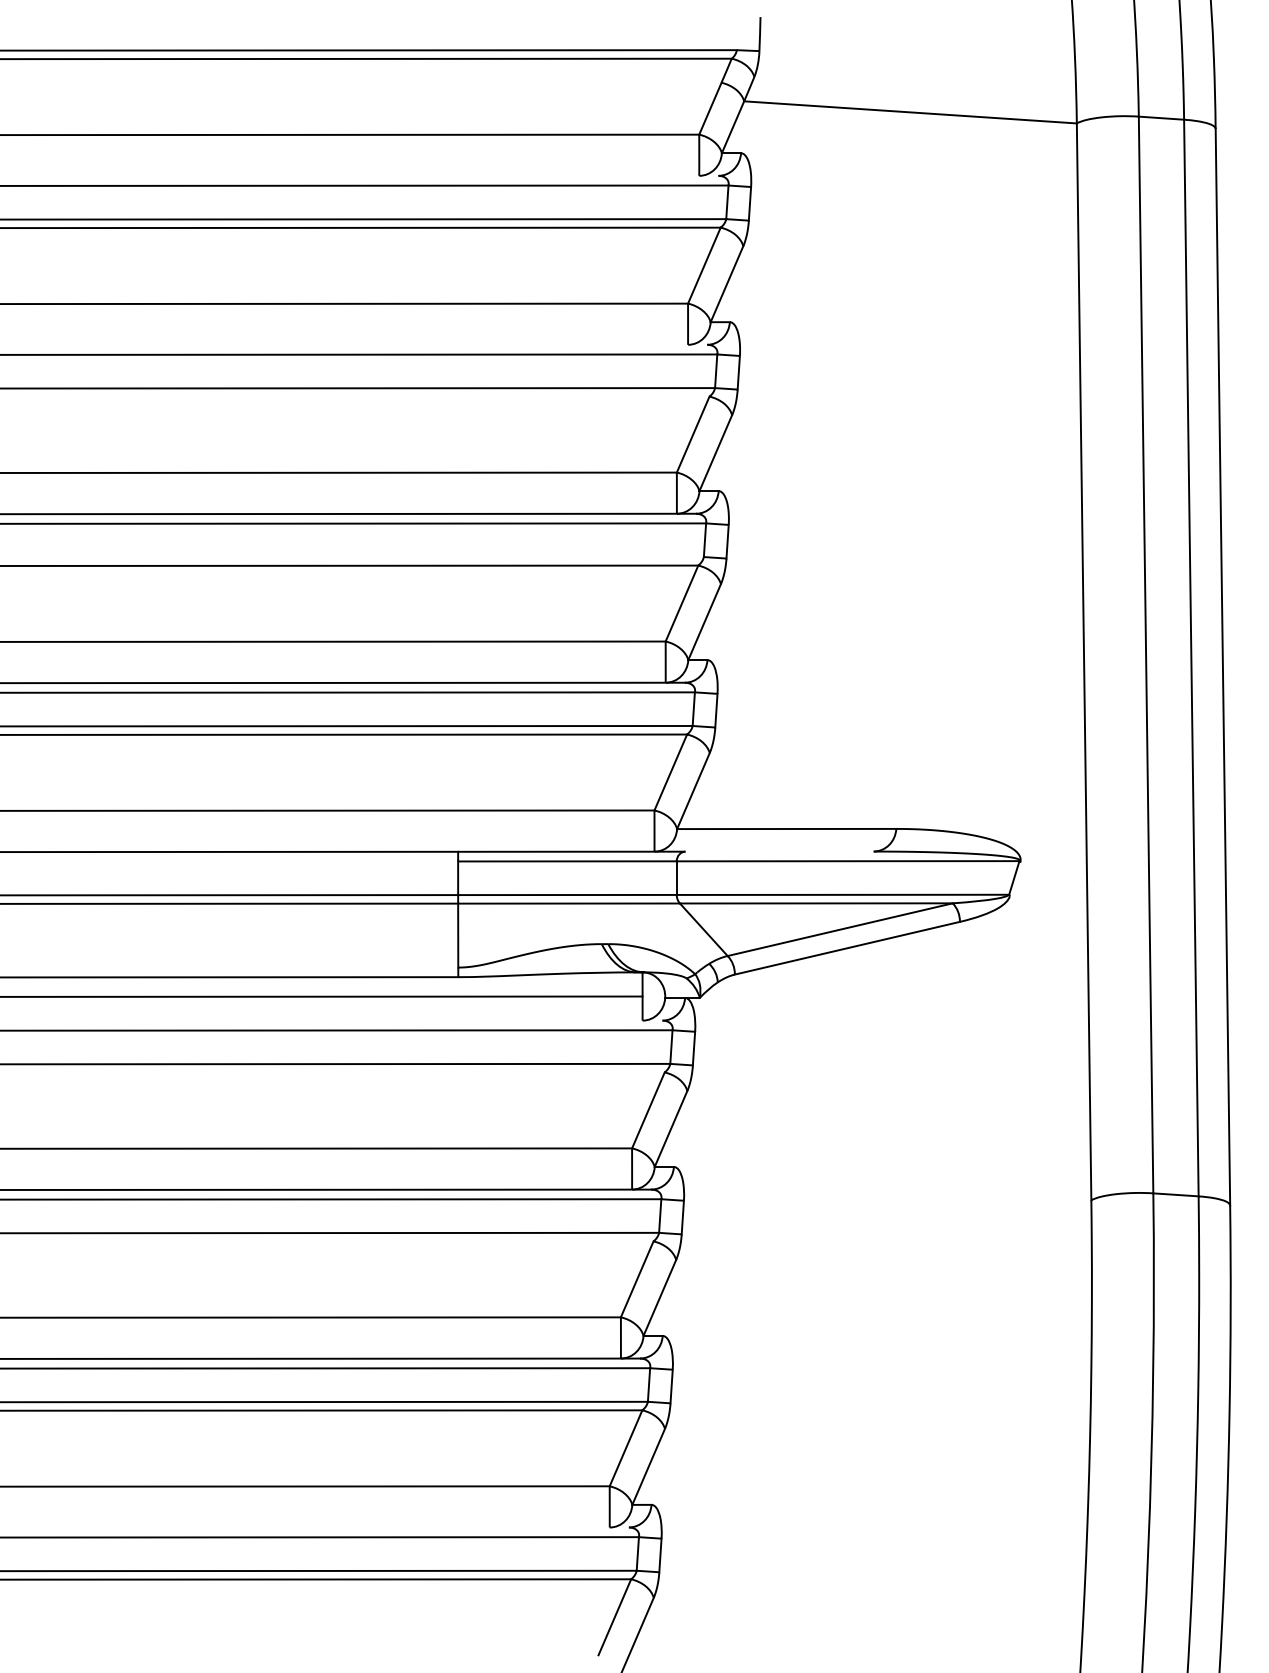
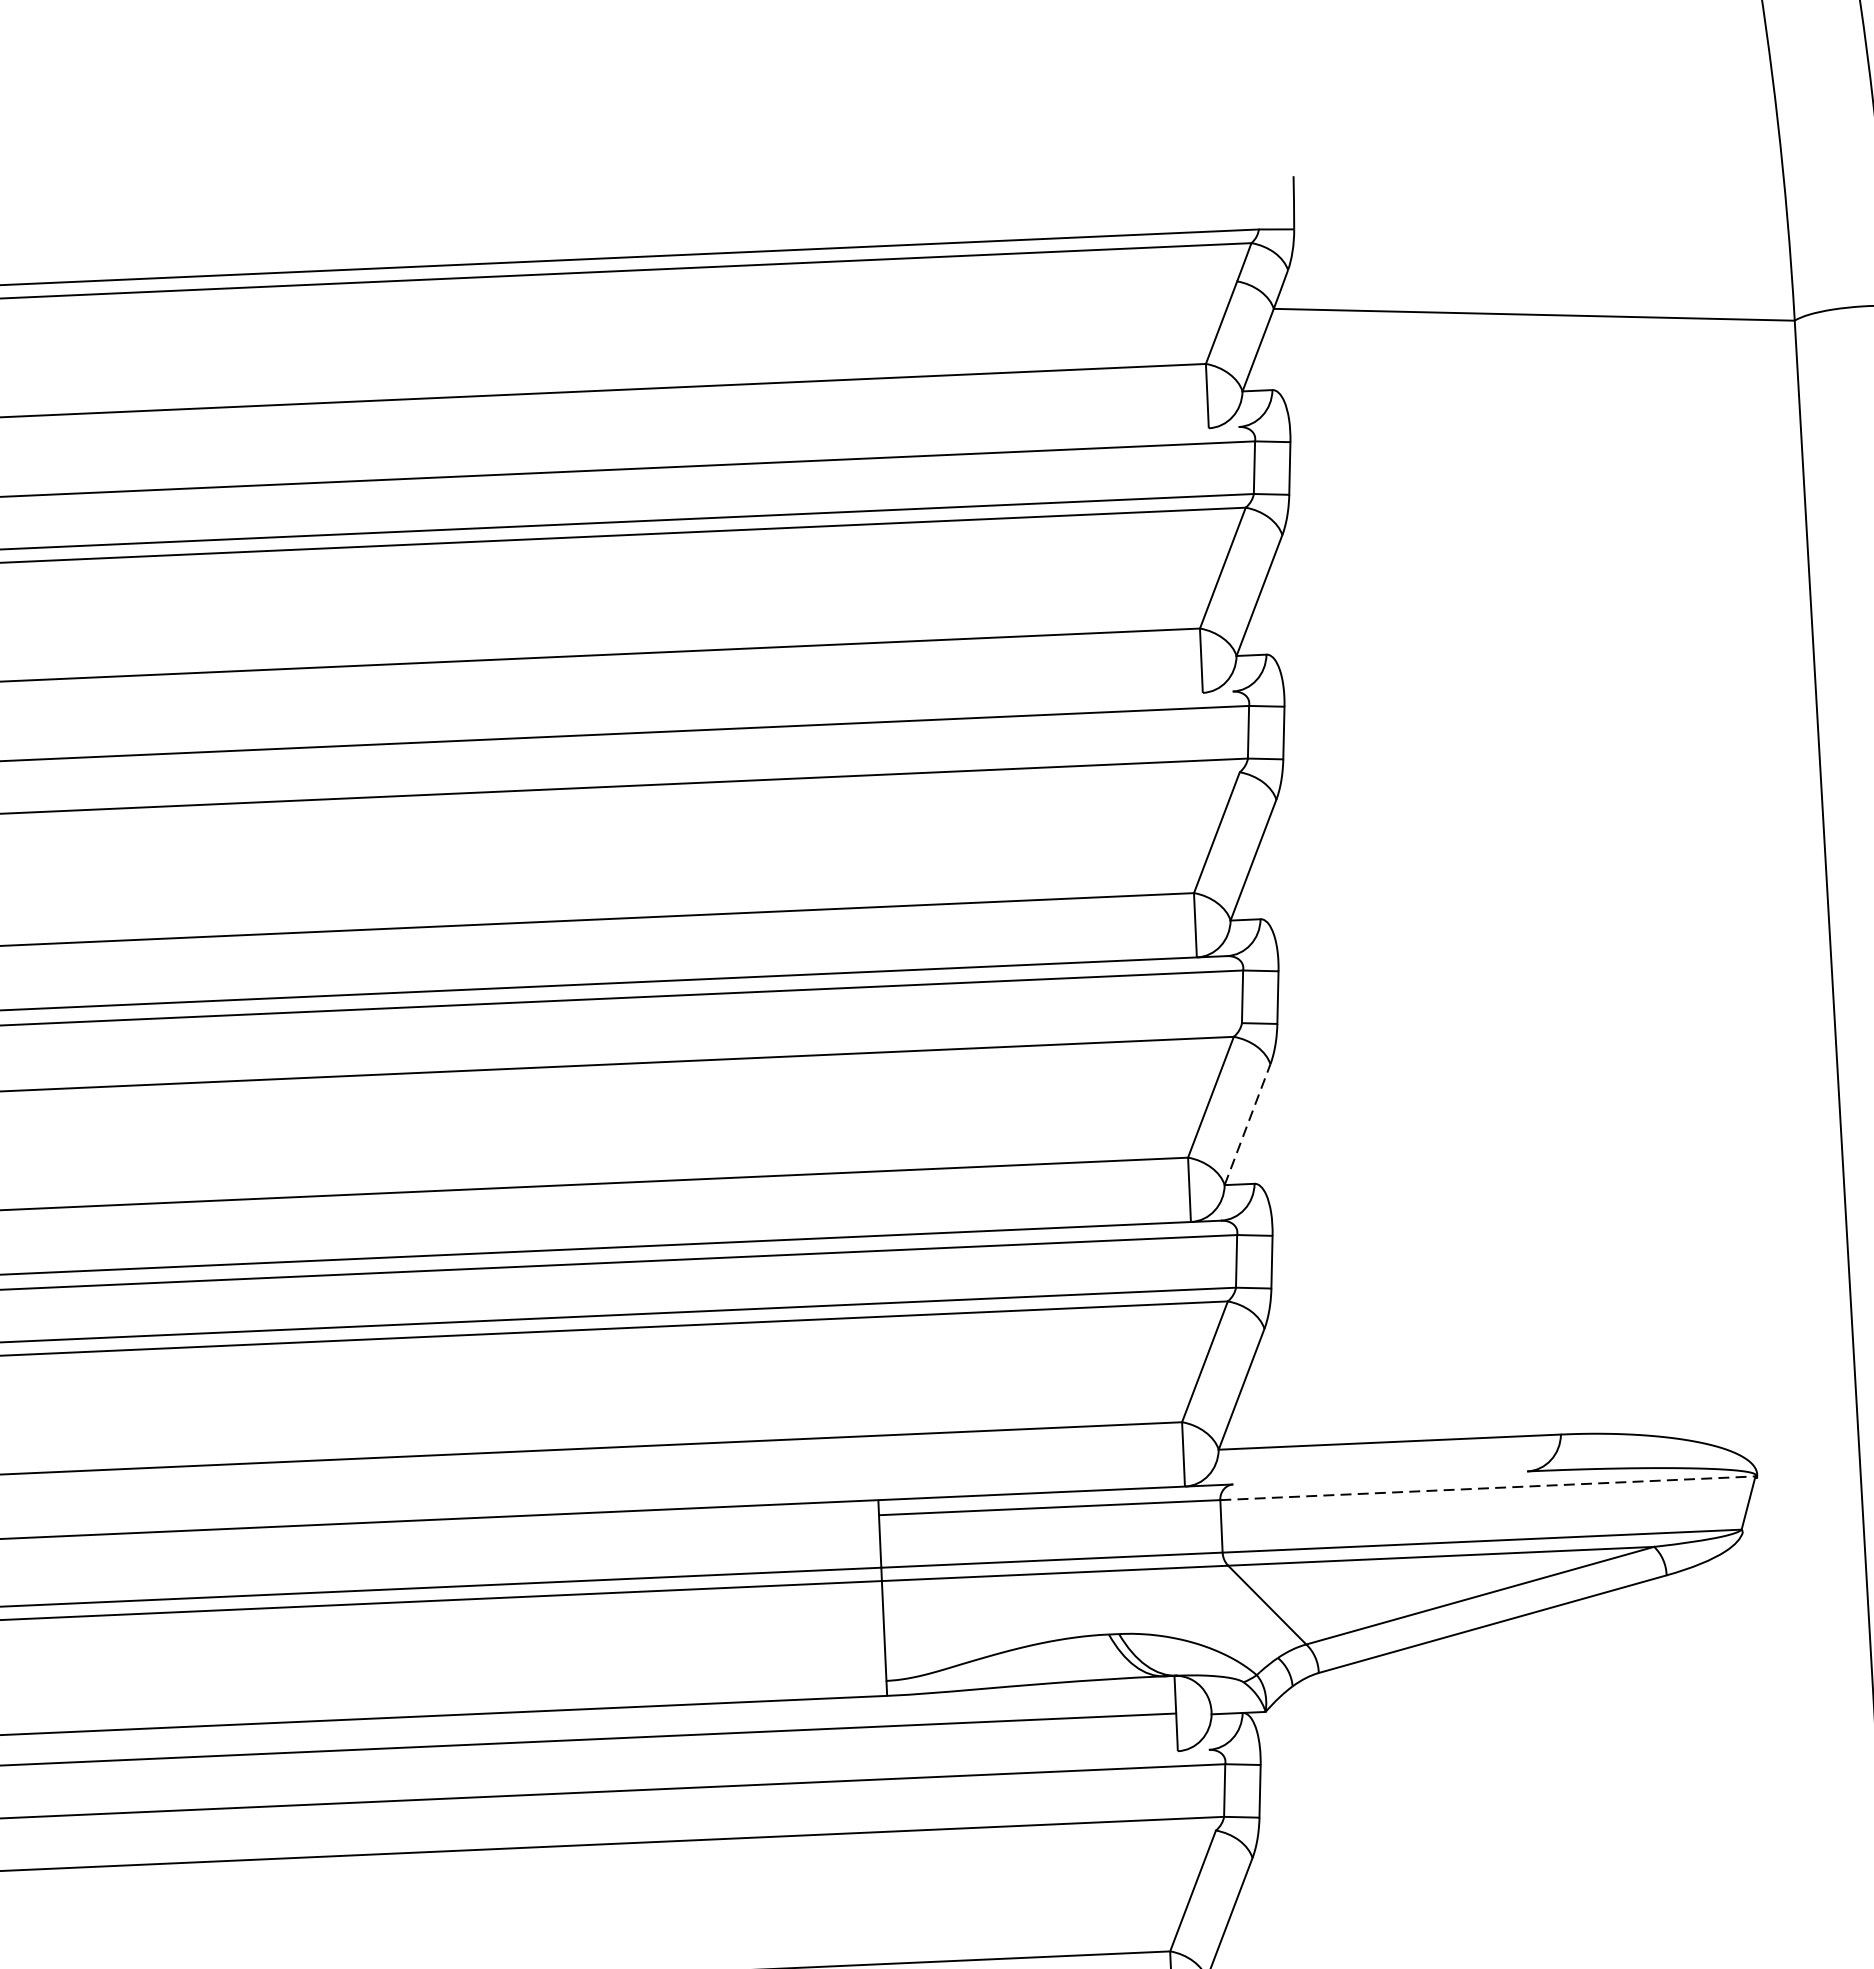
line: (704, 621) -> (1247, 1123), solid -> dashed
line: (848, 861) -> (1488, 1488), solid -> dashed

